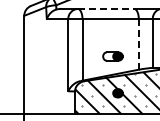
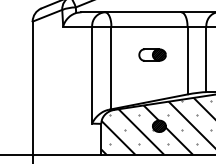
line: (106, 8) -> (143, 11), dashed -> solid
line: (138, 44) -> (187, 60), dashed -> solid
part: (112, 56) -> (151, 54), moved

